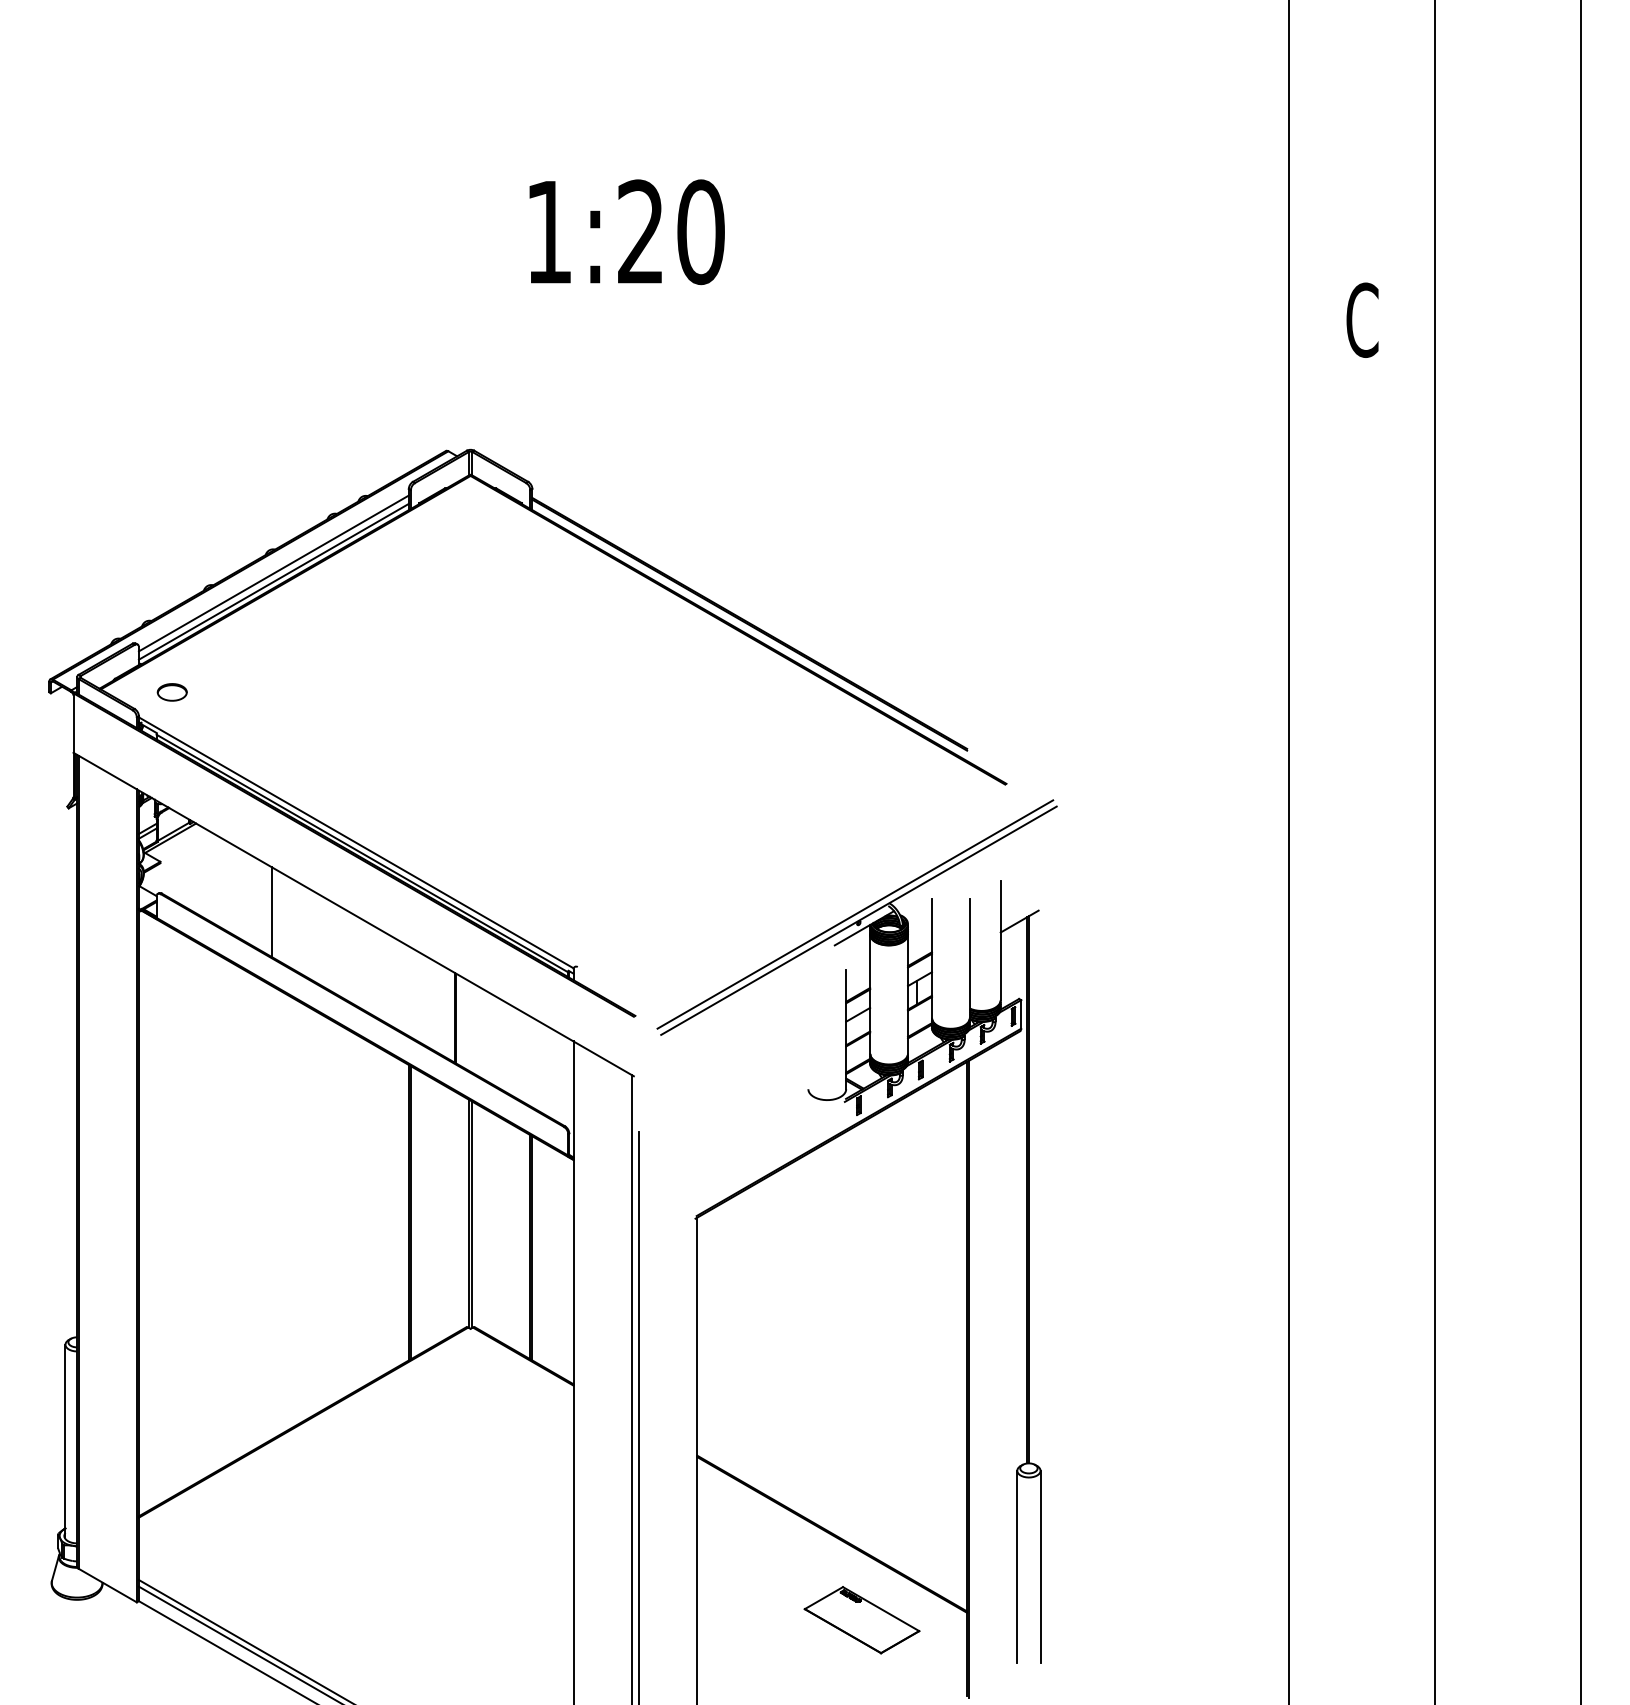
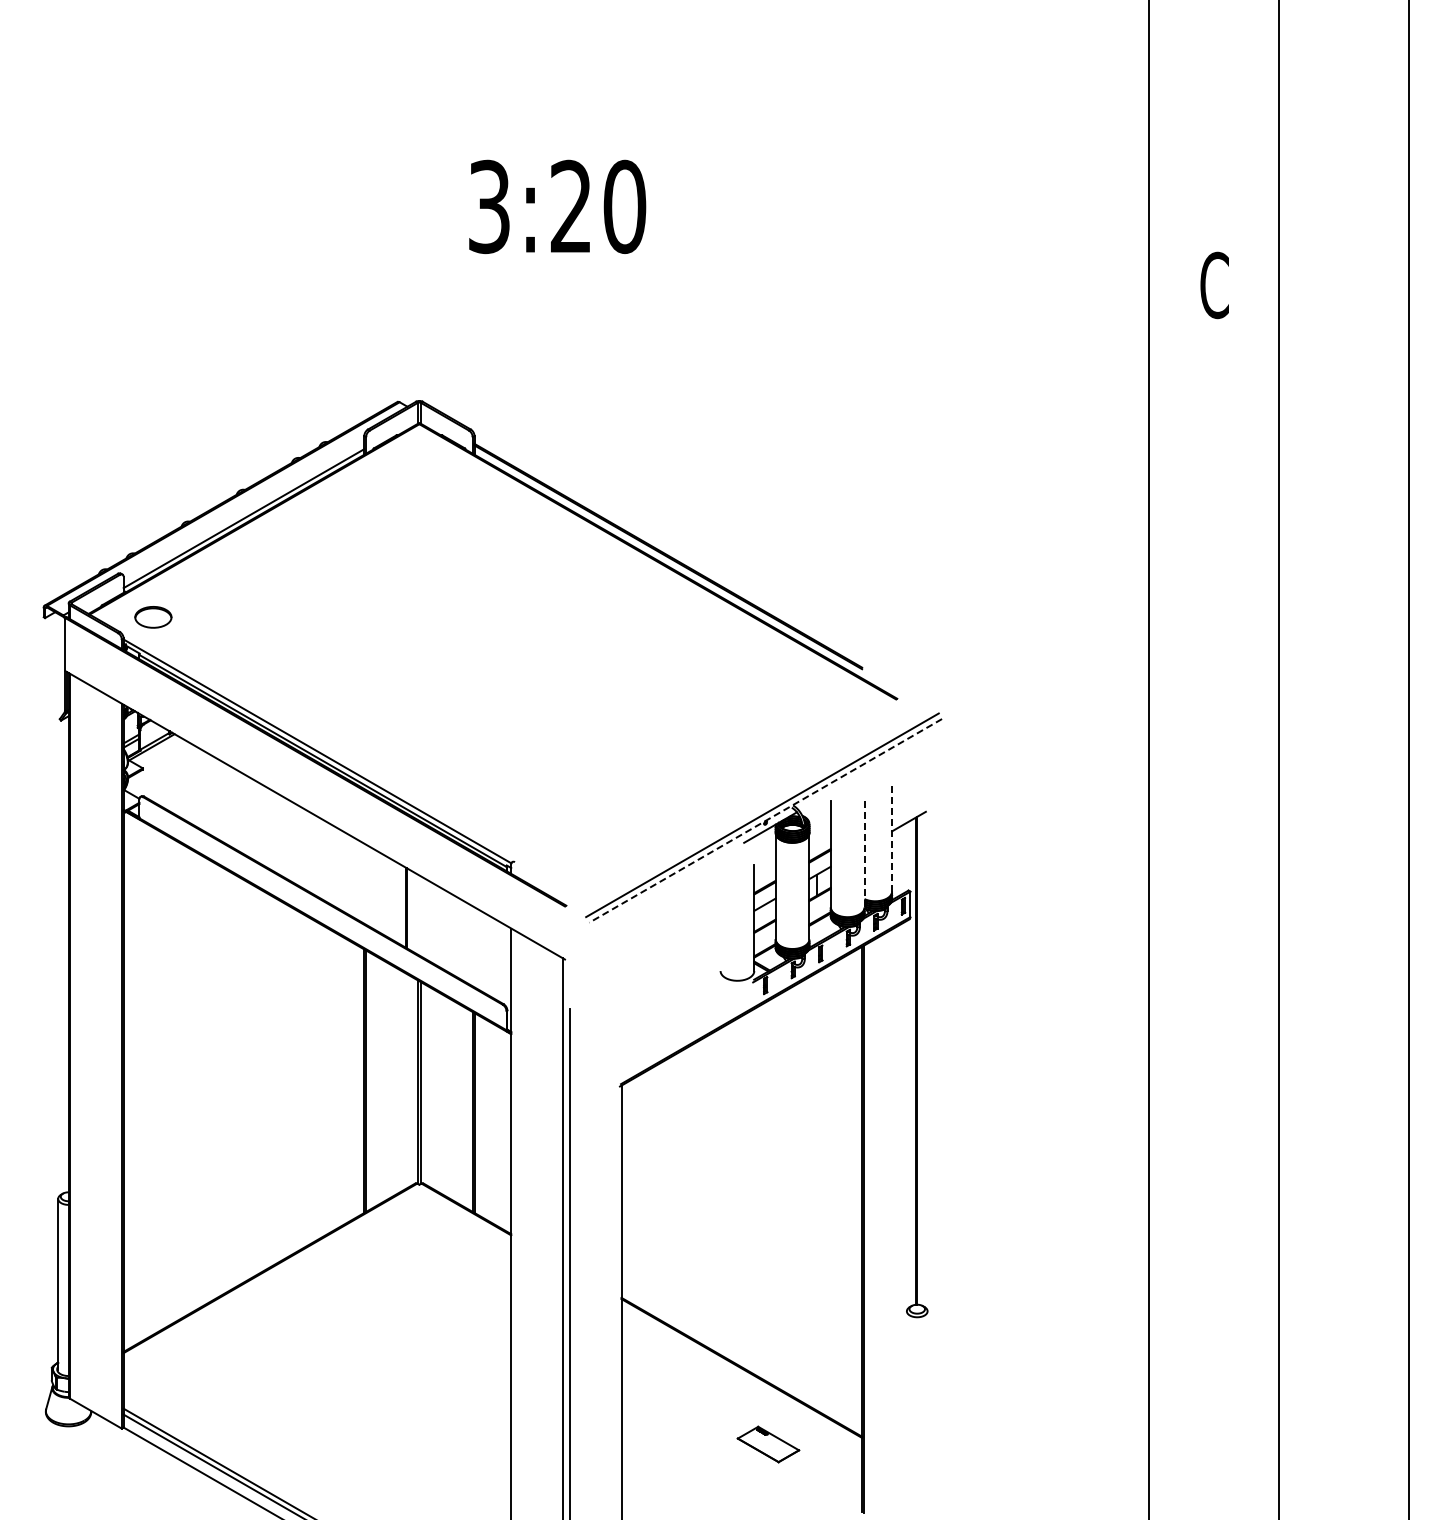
text: (549, 231) -> (489, 206), 1:20 -> 3:20
line: (273, 572) -> (243, 510), removed
part: (172, 691) -> (153, 616), size x1.4
line: (272, 912) -> (242, 813), removed
line: (858, 920) -> (765, 820), solid -> dashed
line: (1001, 940) -> (892, 838), solid -> dashed
line: (969, 957) -> (864, 853), solid -> dashed
line: (1016, 1566) -> (906, 1396), removed
line: (1040, 1566) -> (927, 1396), removed
part: (862, 1620) -> (768, 1444), size x0.6

